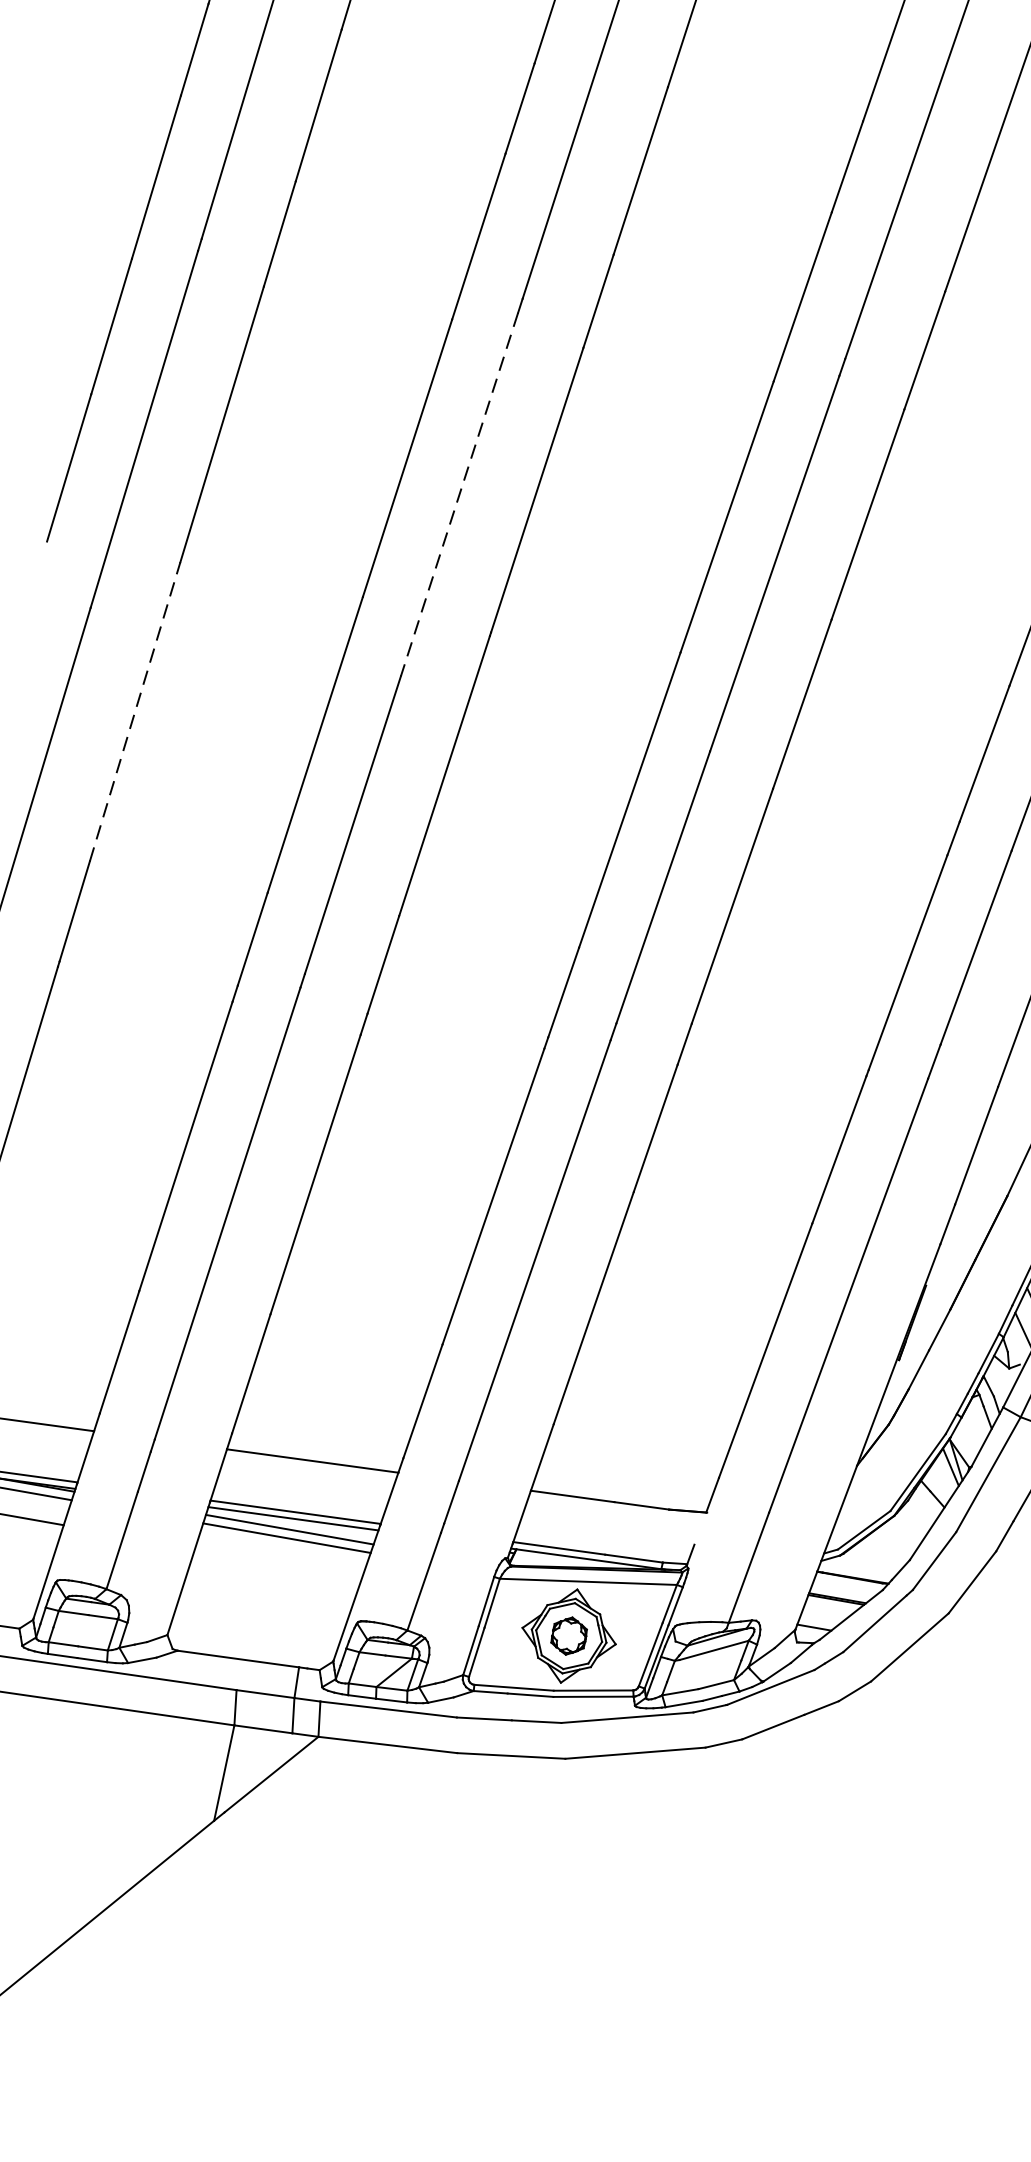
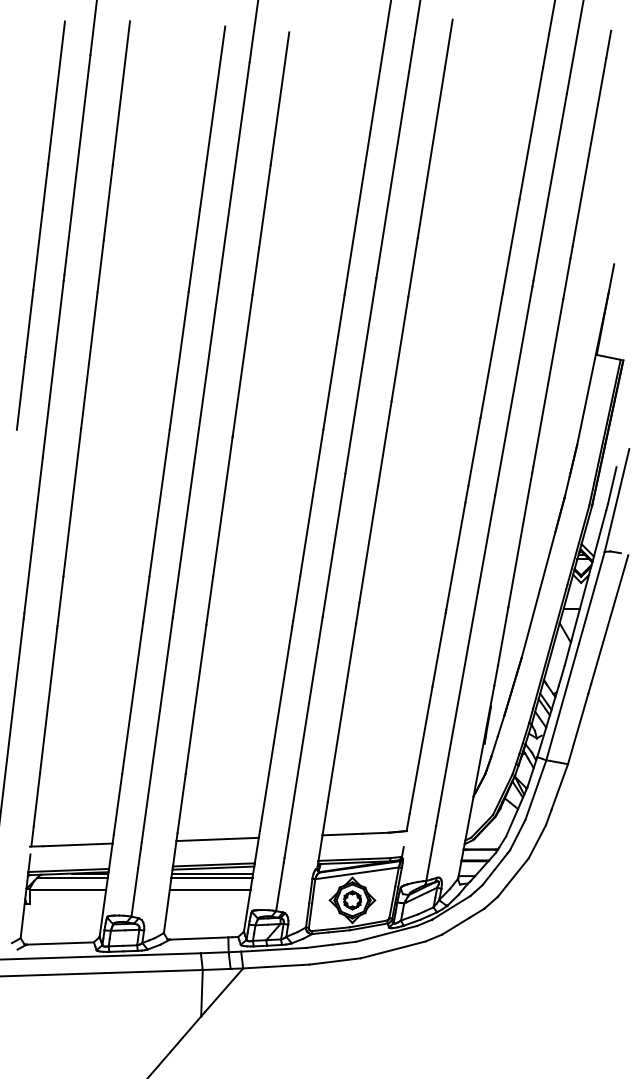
line: (459, 494) -> (206, 373), dashed -> solid
line: (135, 711) -> (72, 502), dashed -> solid
line: (277, 1563) -> (209, 890), added

